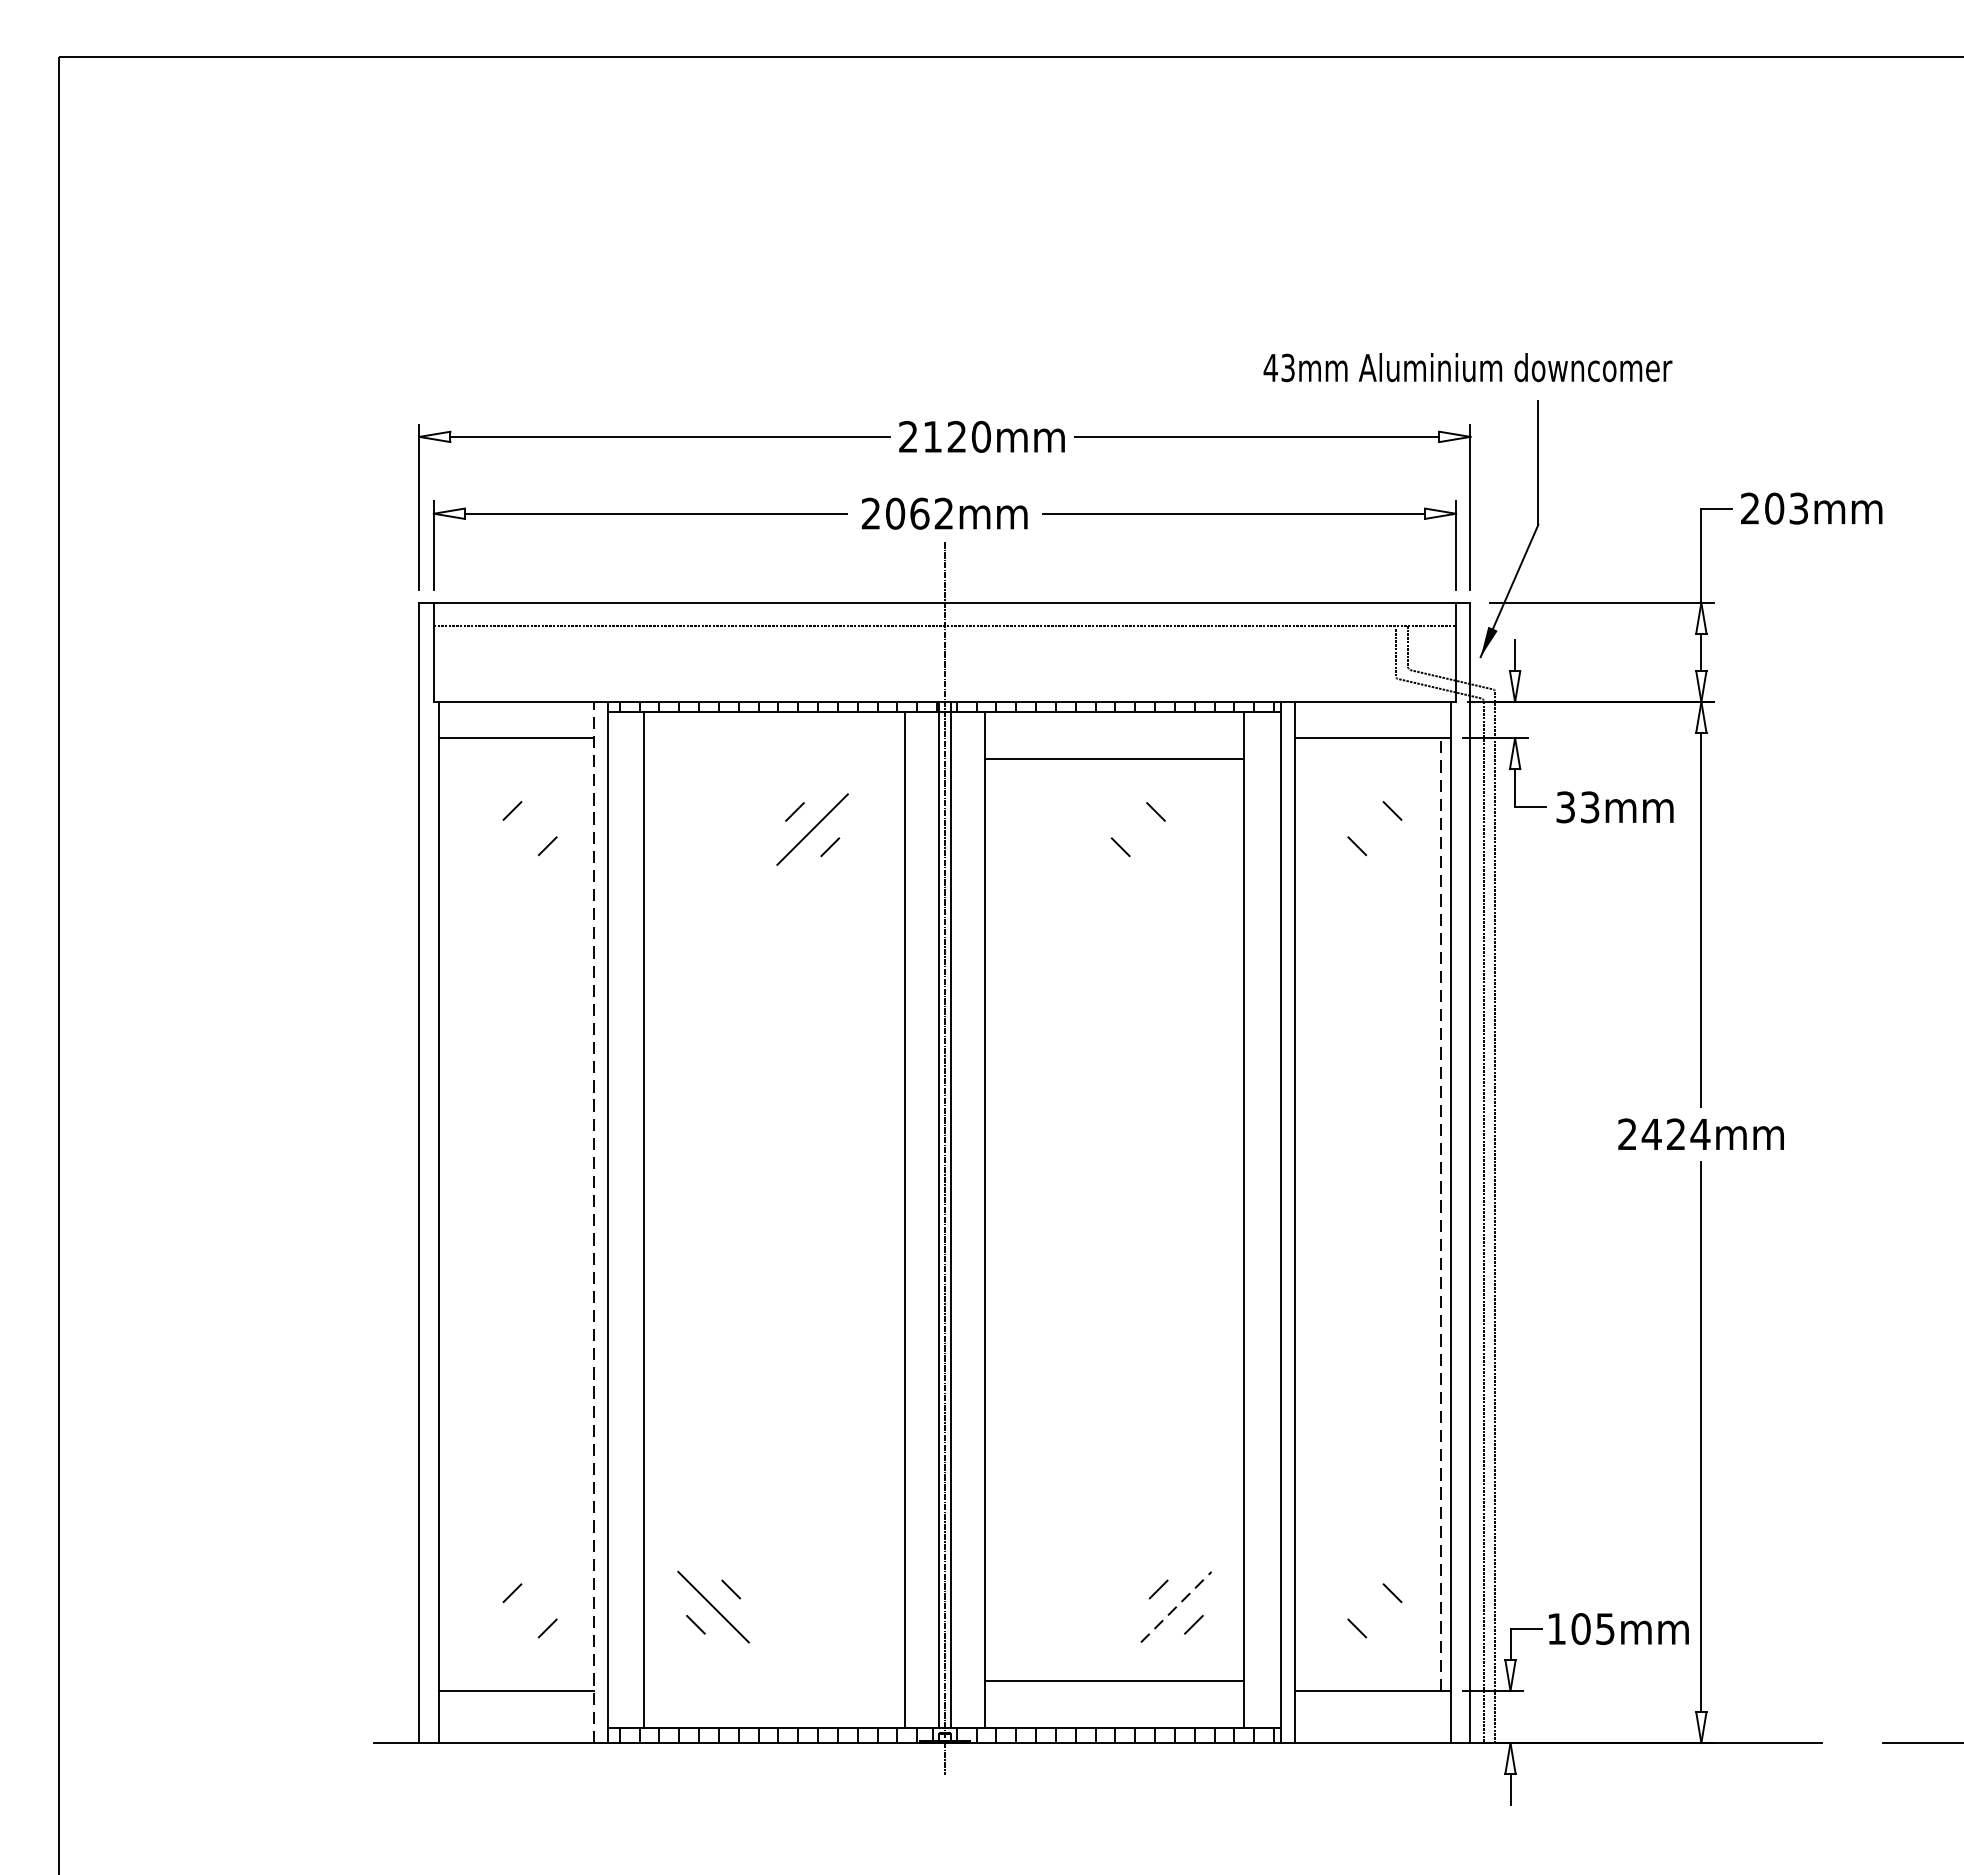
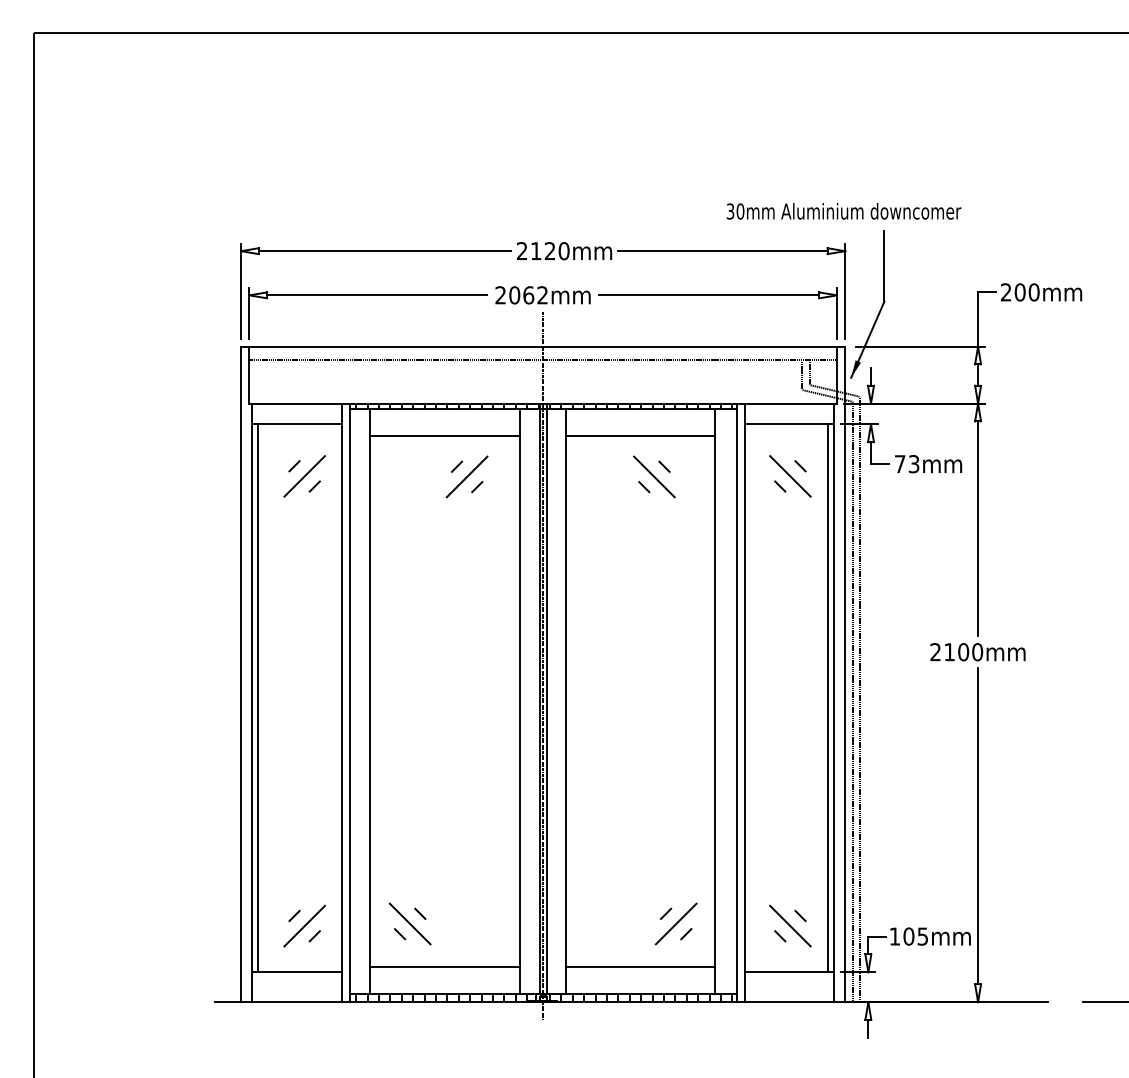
text: (1279, 367) -> (735, 211), 43mm -> 30mm
text: (1797, 508) -> (1033, 292), 203mm -> 200mm
line: (775, 759) -> (445, 436), added
text: (1564, 807) -> (899, 464), 33mm -> 73mm
line: (529, 828) -> (304, 476), added
line: (1138, 828) -> (654, 476), added
line: (1375, 828) -> (790, 476), added
text: (1675, 1134) -> (963, 652), 2424mm -> 2100mm
line: (449, 1214) -> (258, 698), added
line: (1441, 1214) -> (828, 698), dashed -> solid
line: (594, 1221) -> (341, 702), dashed -> solid
line: (1176, 1608) -> (676, 924), dashed -> solid
line: (529, 1609) -> (304, 925), added
line: (1375, 1609) -> (790, 925), added
line: (775, 1681) -> (445, 966), added

